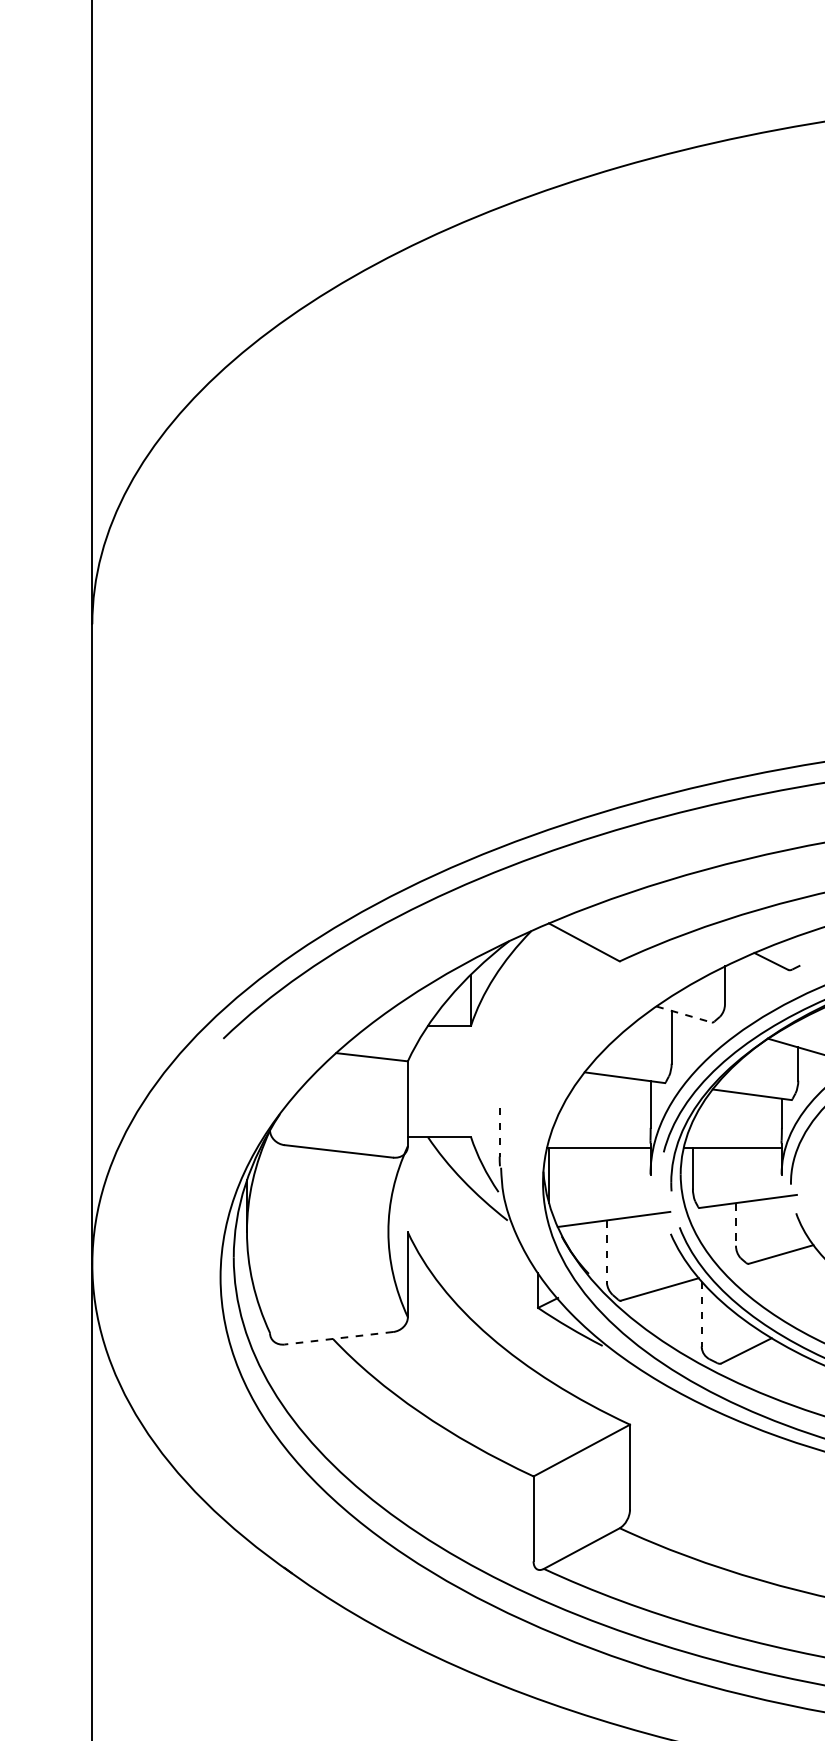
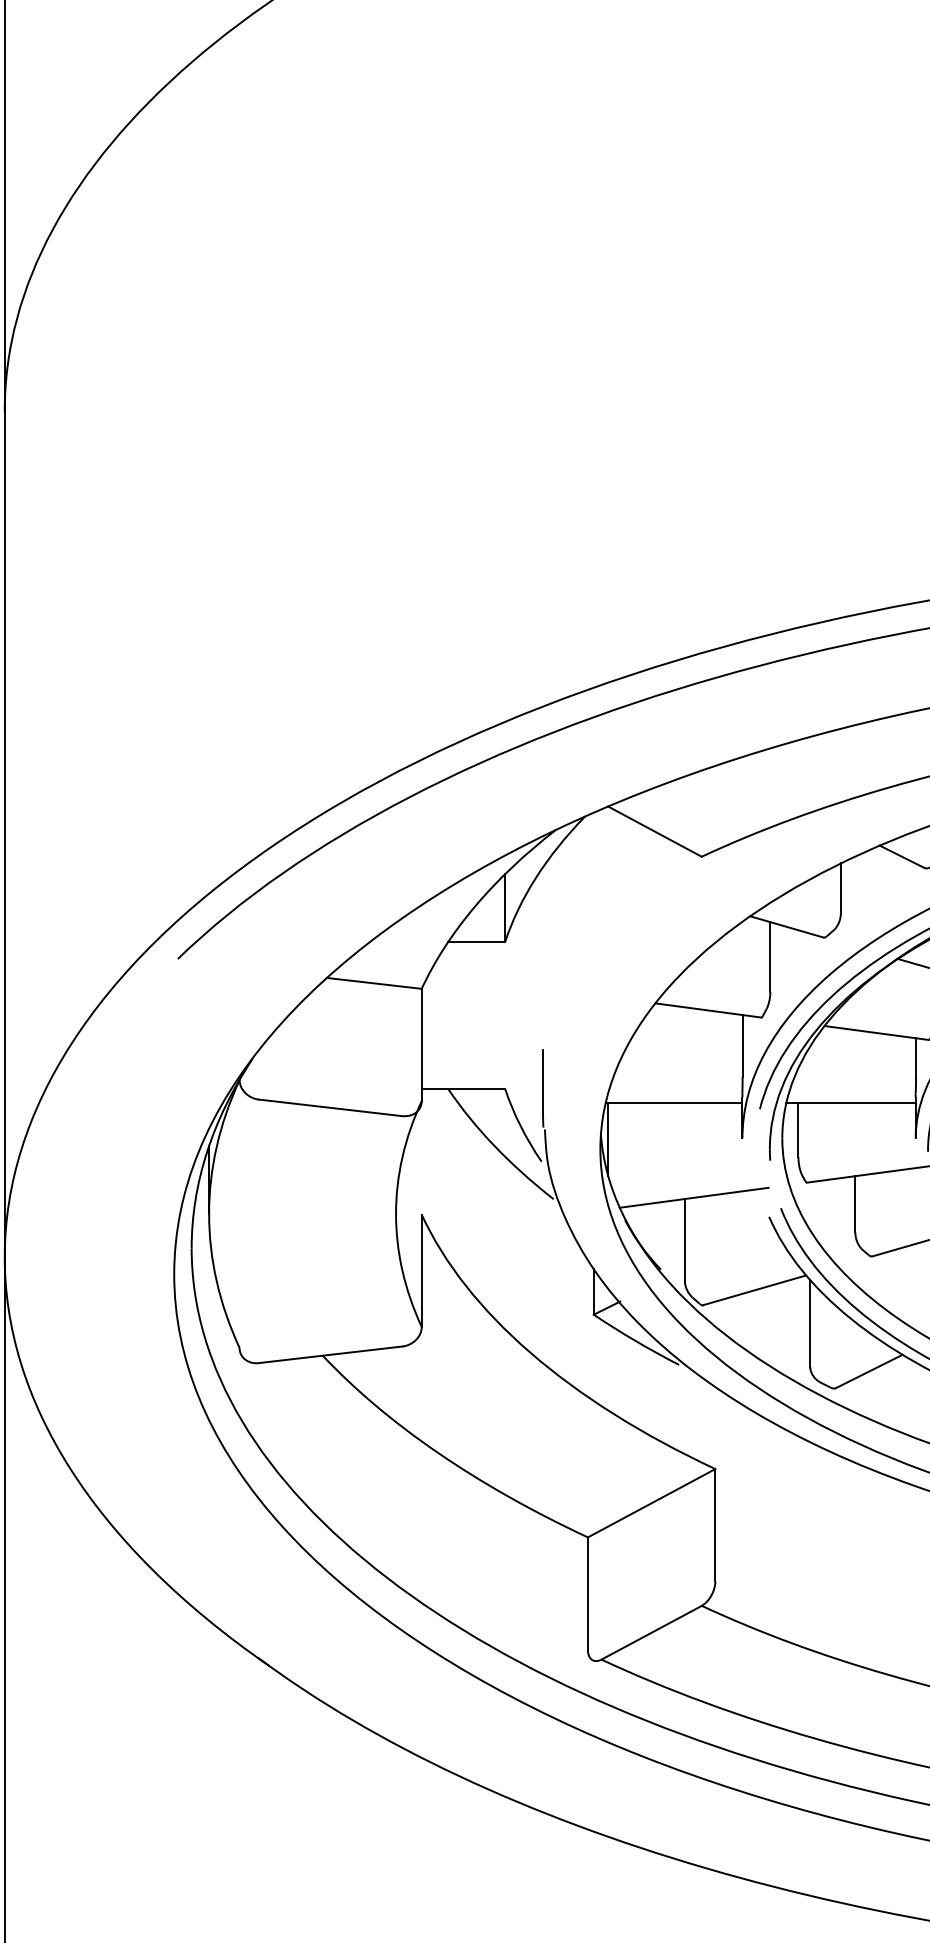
line: (684, 1014) -> (787, 926), dashed -> solid
line: (499, 1132) -> (542, 1082), dashed -> solid
line: (735, 1224) -> (854, 1204), dashed -> solid
line: (606, 1251) -> (684, 1240), dashed -> solid
line: (701, 1314) -> (809, 1323), dashed -> solid
line: (338, 1338) -> (330, 1355), dashed -> solid

